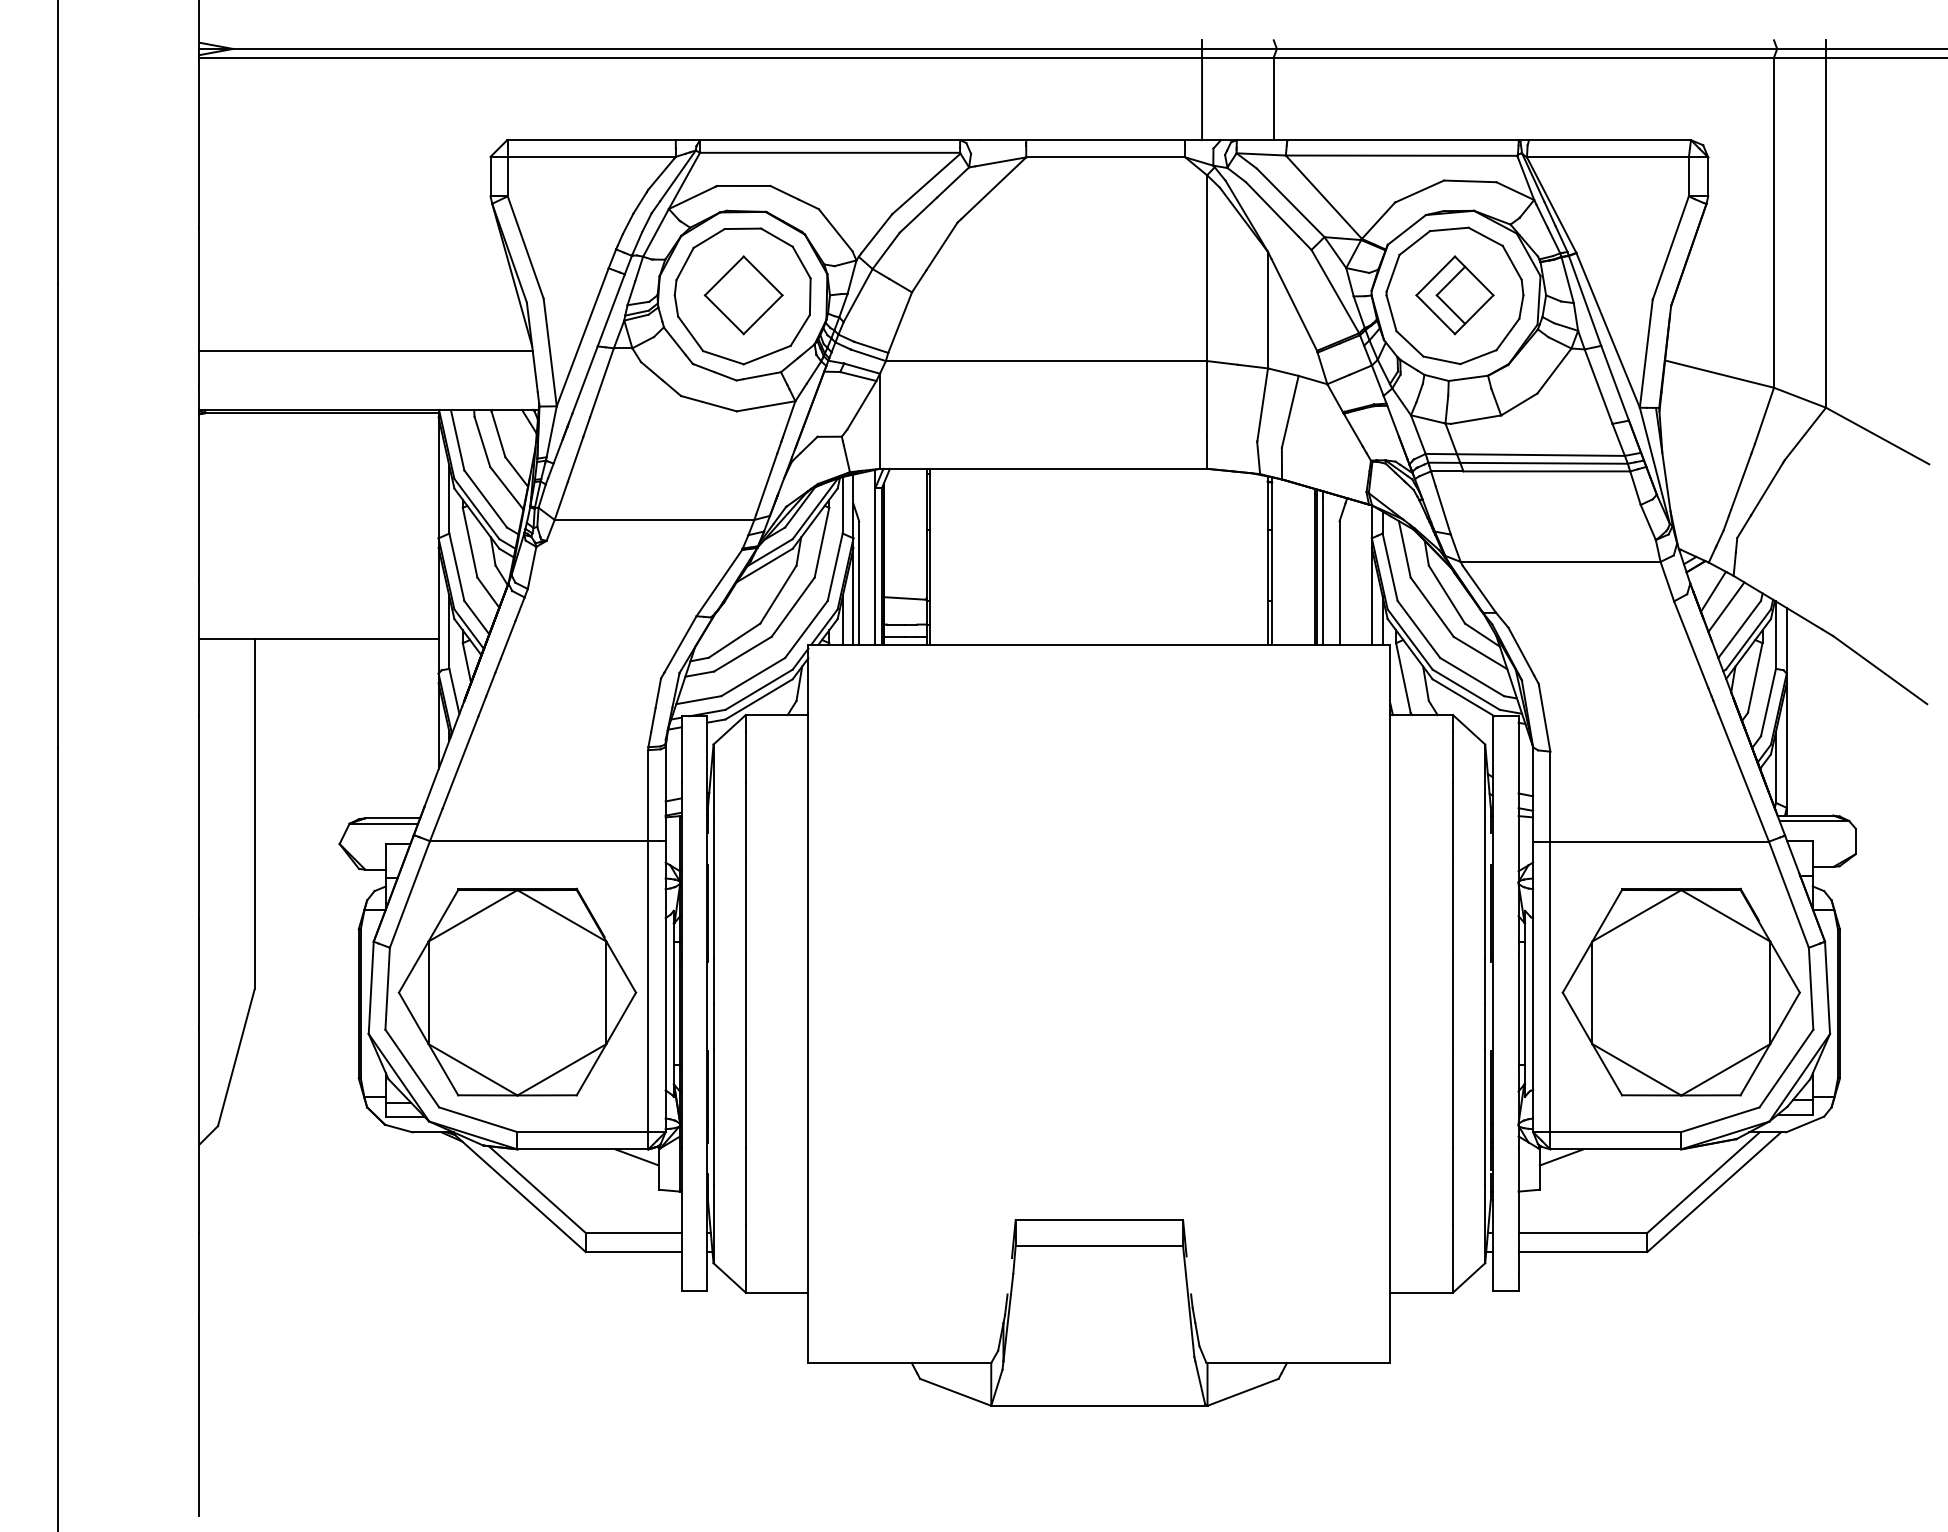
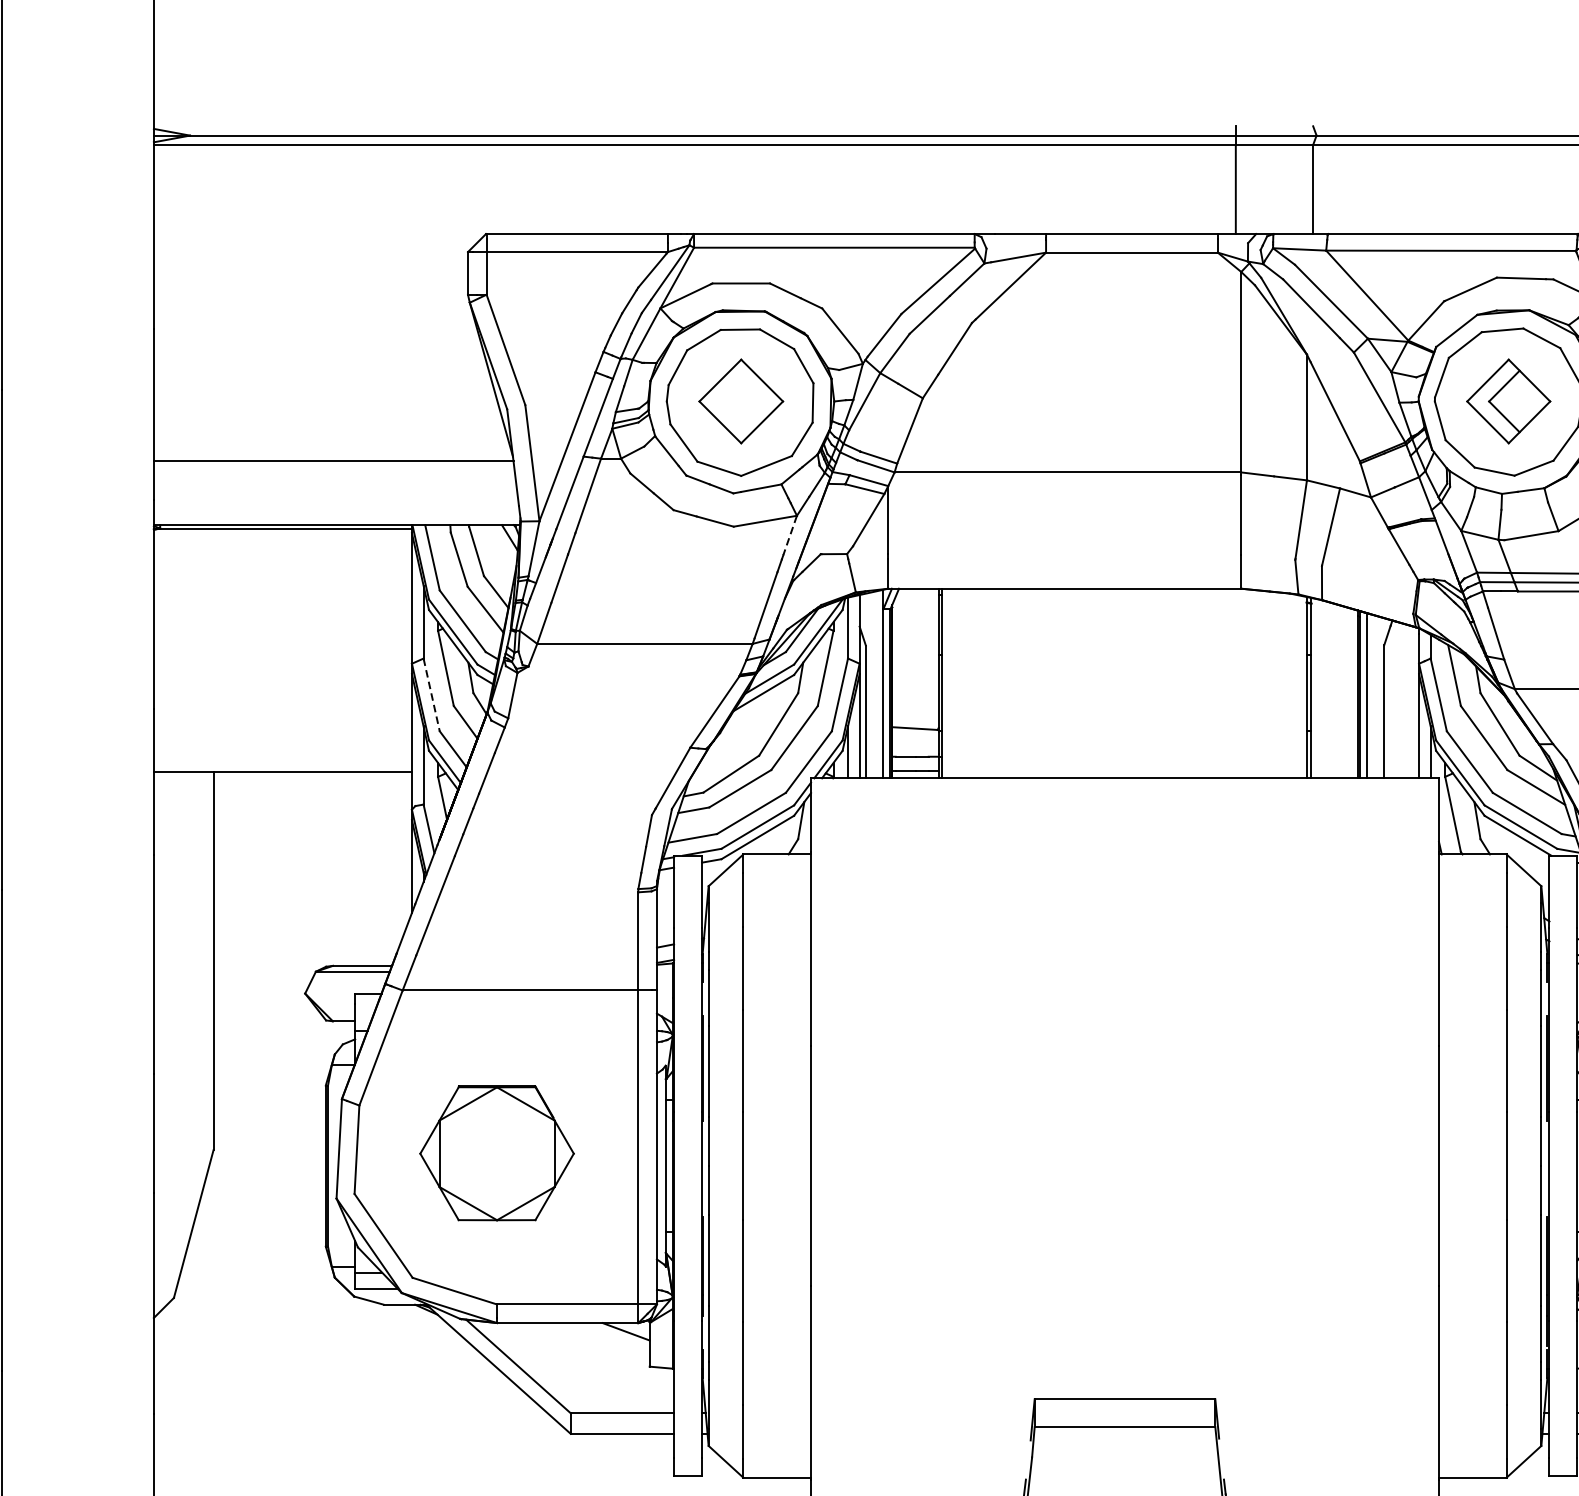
line: (788, 419) -> (789, 535), solid -> dashed
line: (456, 567) -> (431, 695), solid -> dashed
part: (517, 991) -> (497, 1152), size x0.6

